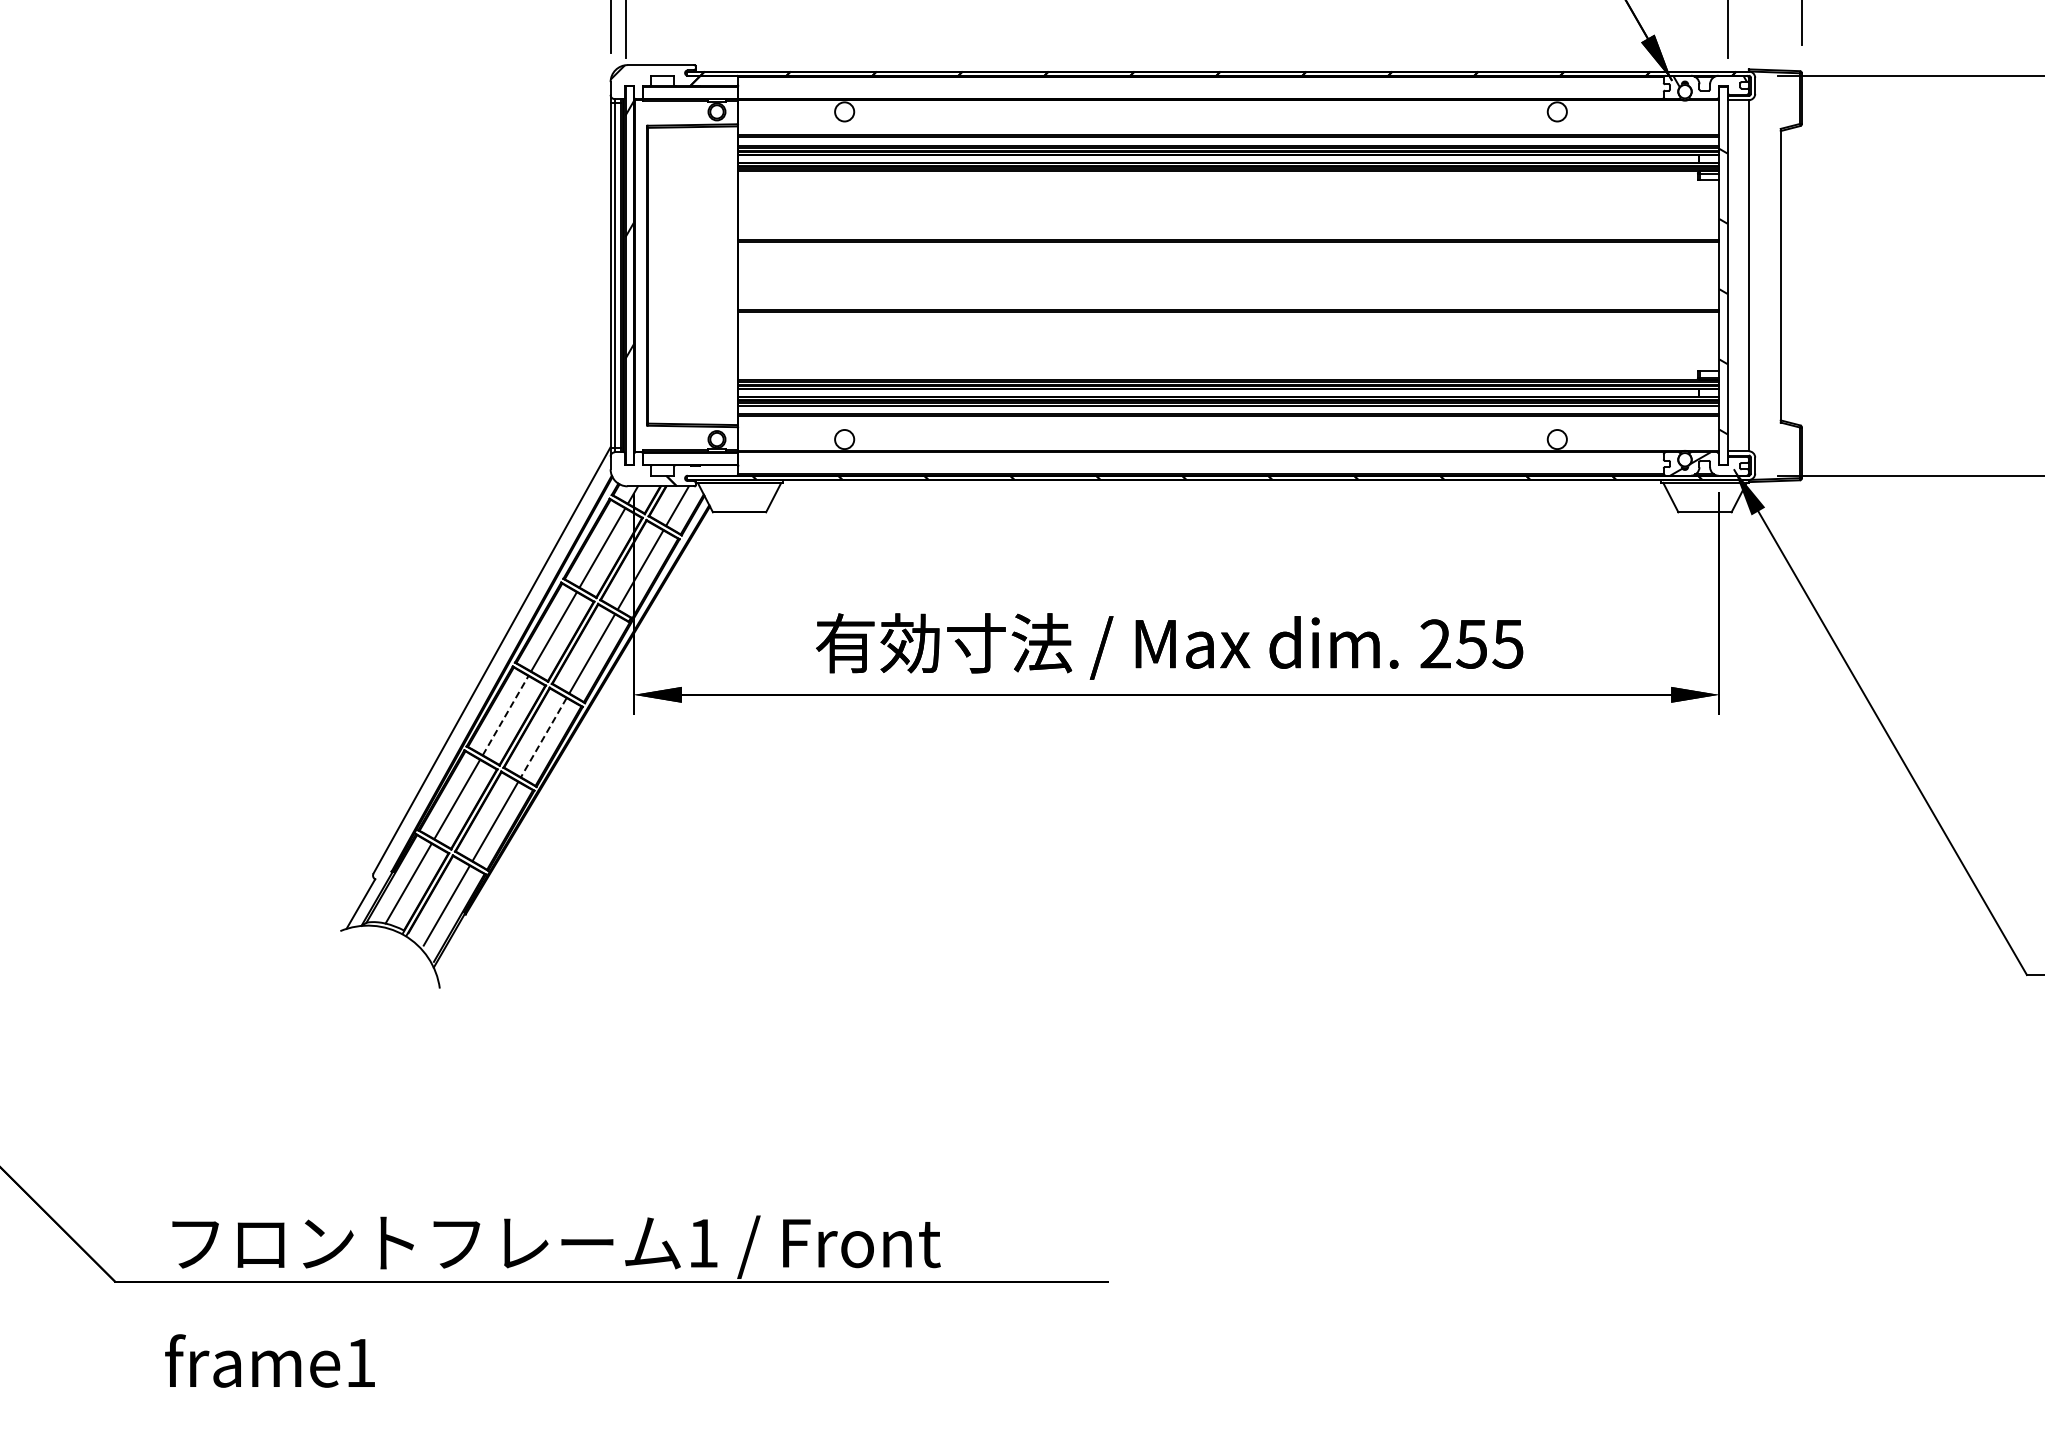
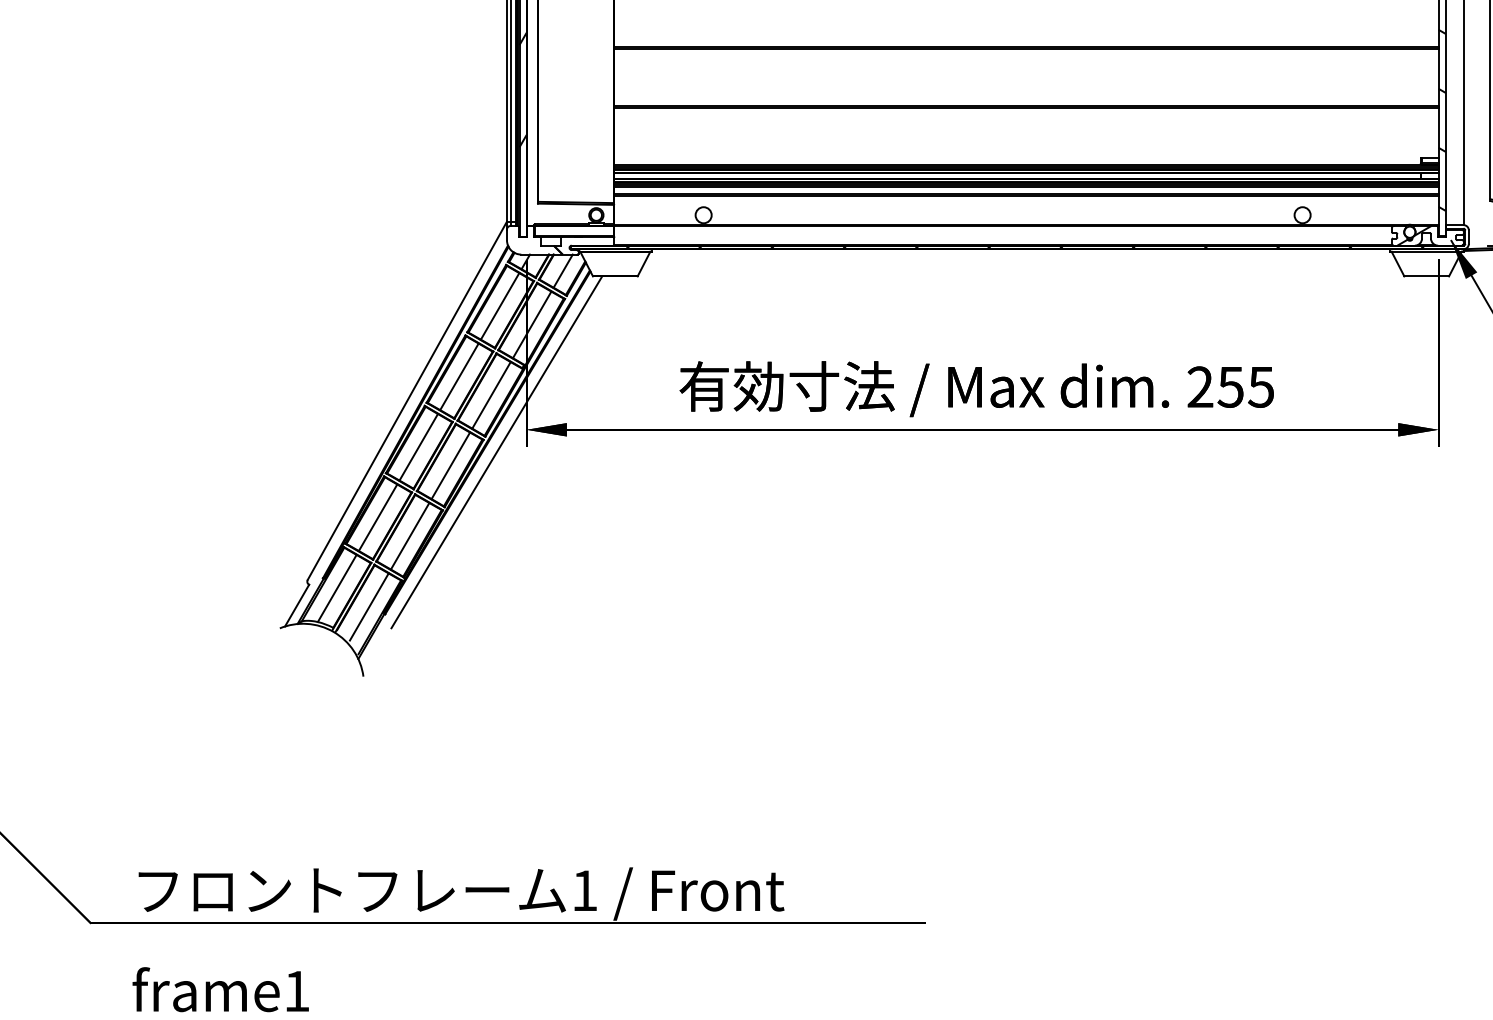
line: (505, 715) -> (418, 447), dashed -> solid
line: (598, 721) -> (496, 452), added
line: (543, 737) -> (450, 465), dashed -> solid

